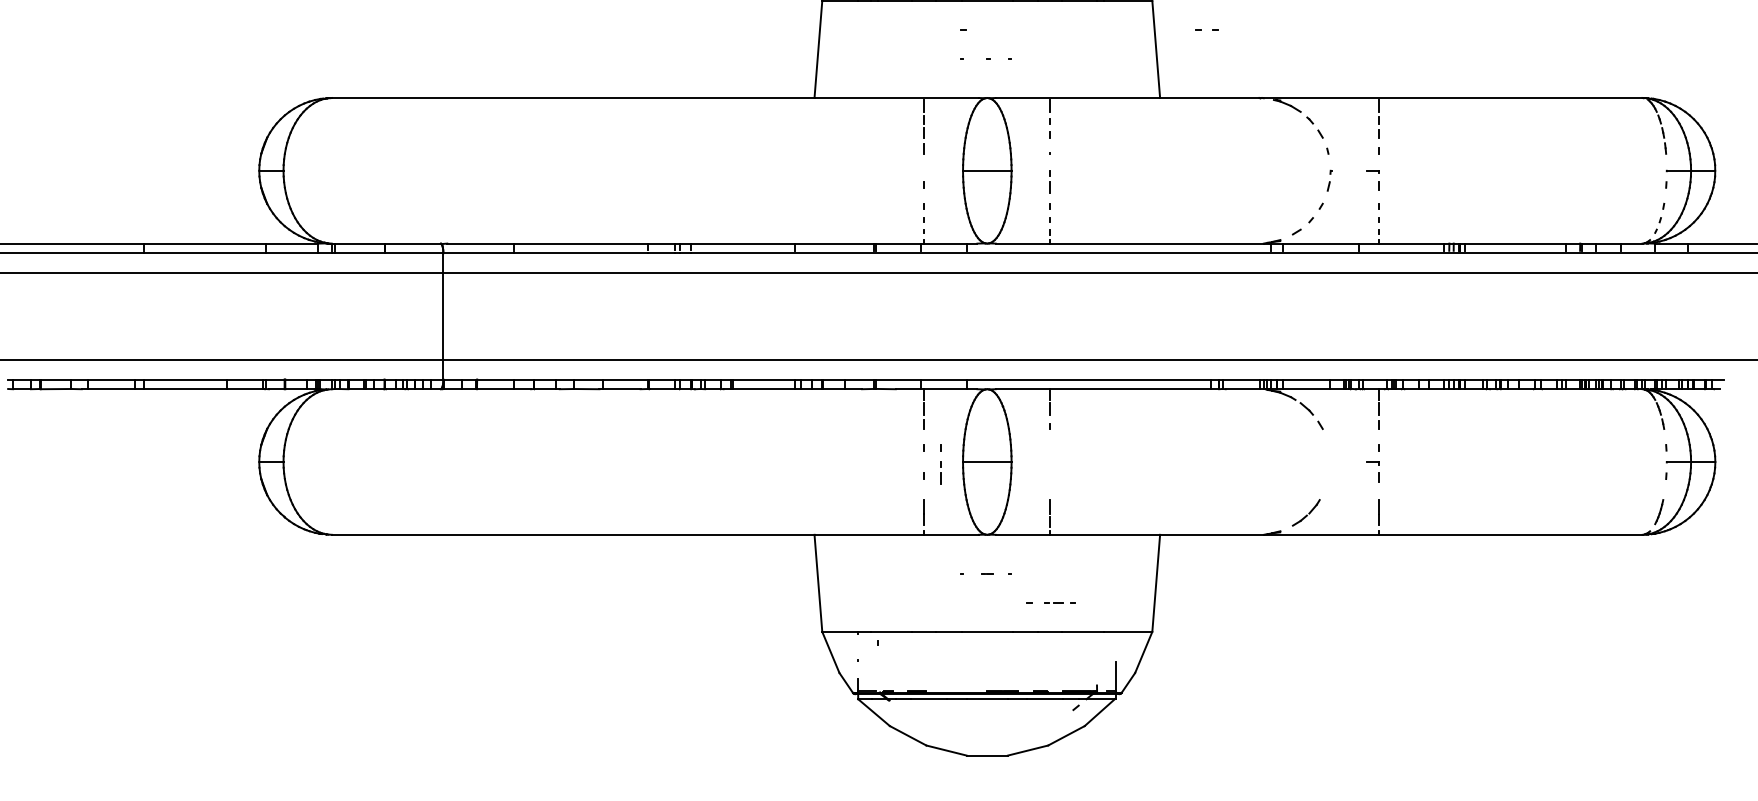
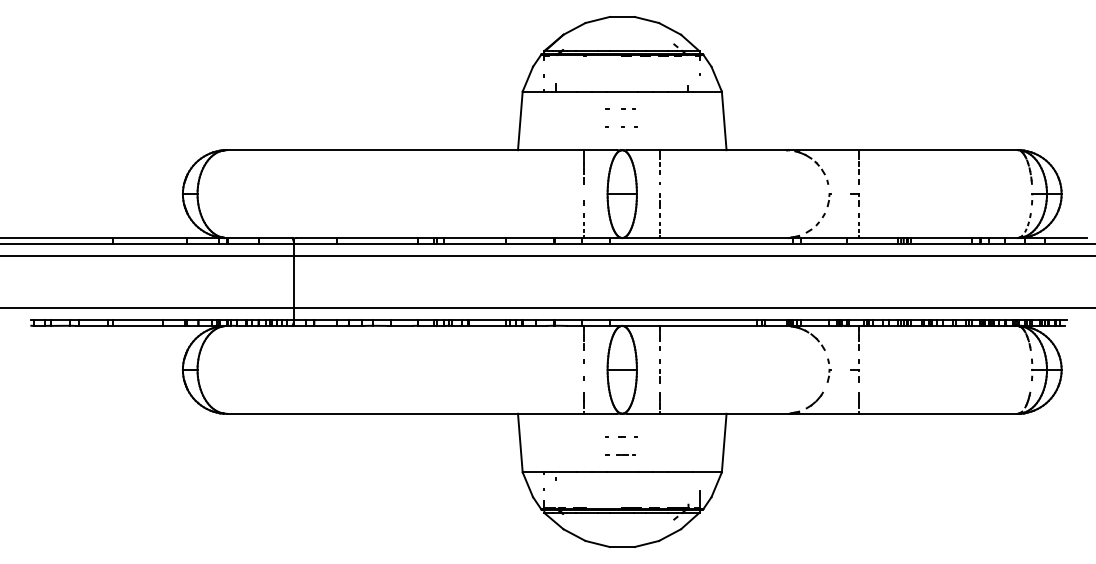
line: (1201, 28) -> (625, 108), moved
part: (1329, 463) -> (828, 370), added
line: (939, 464) -> (659, 371), moved
line: (1050, 602) -> (620, 454), moved

